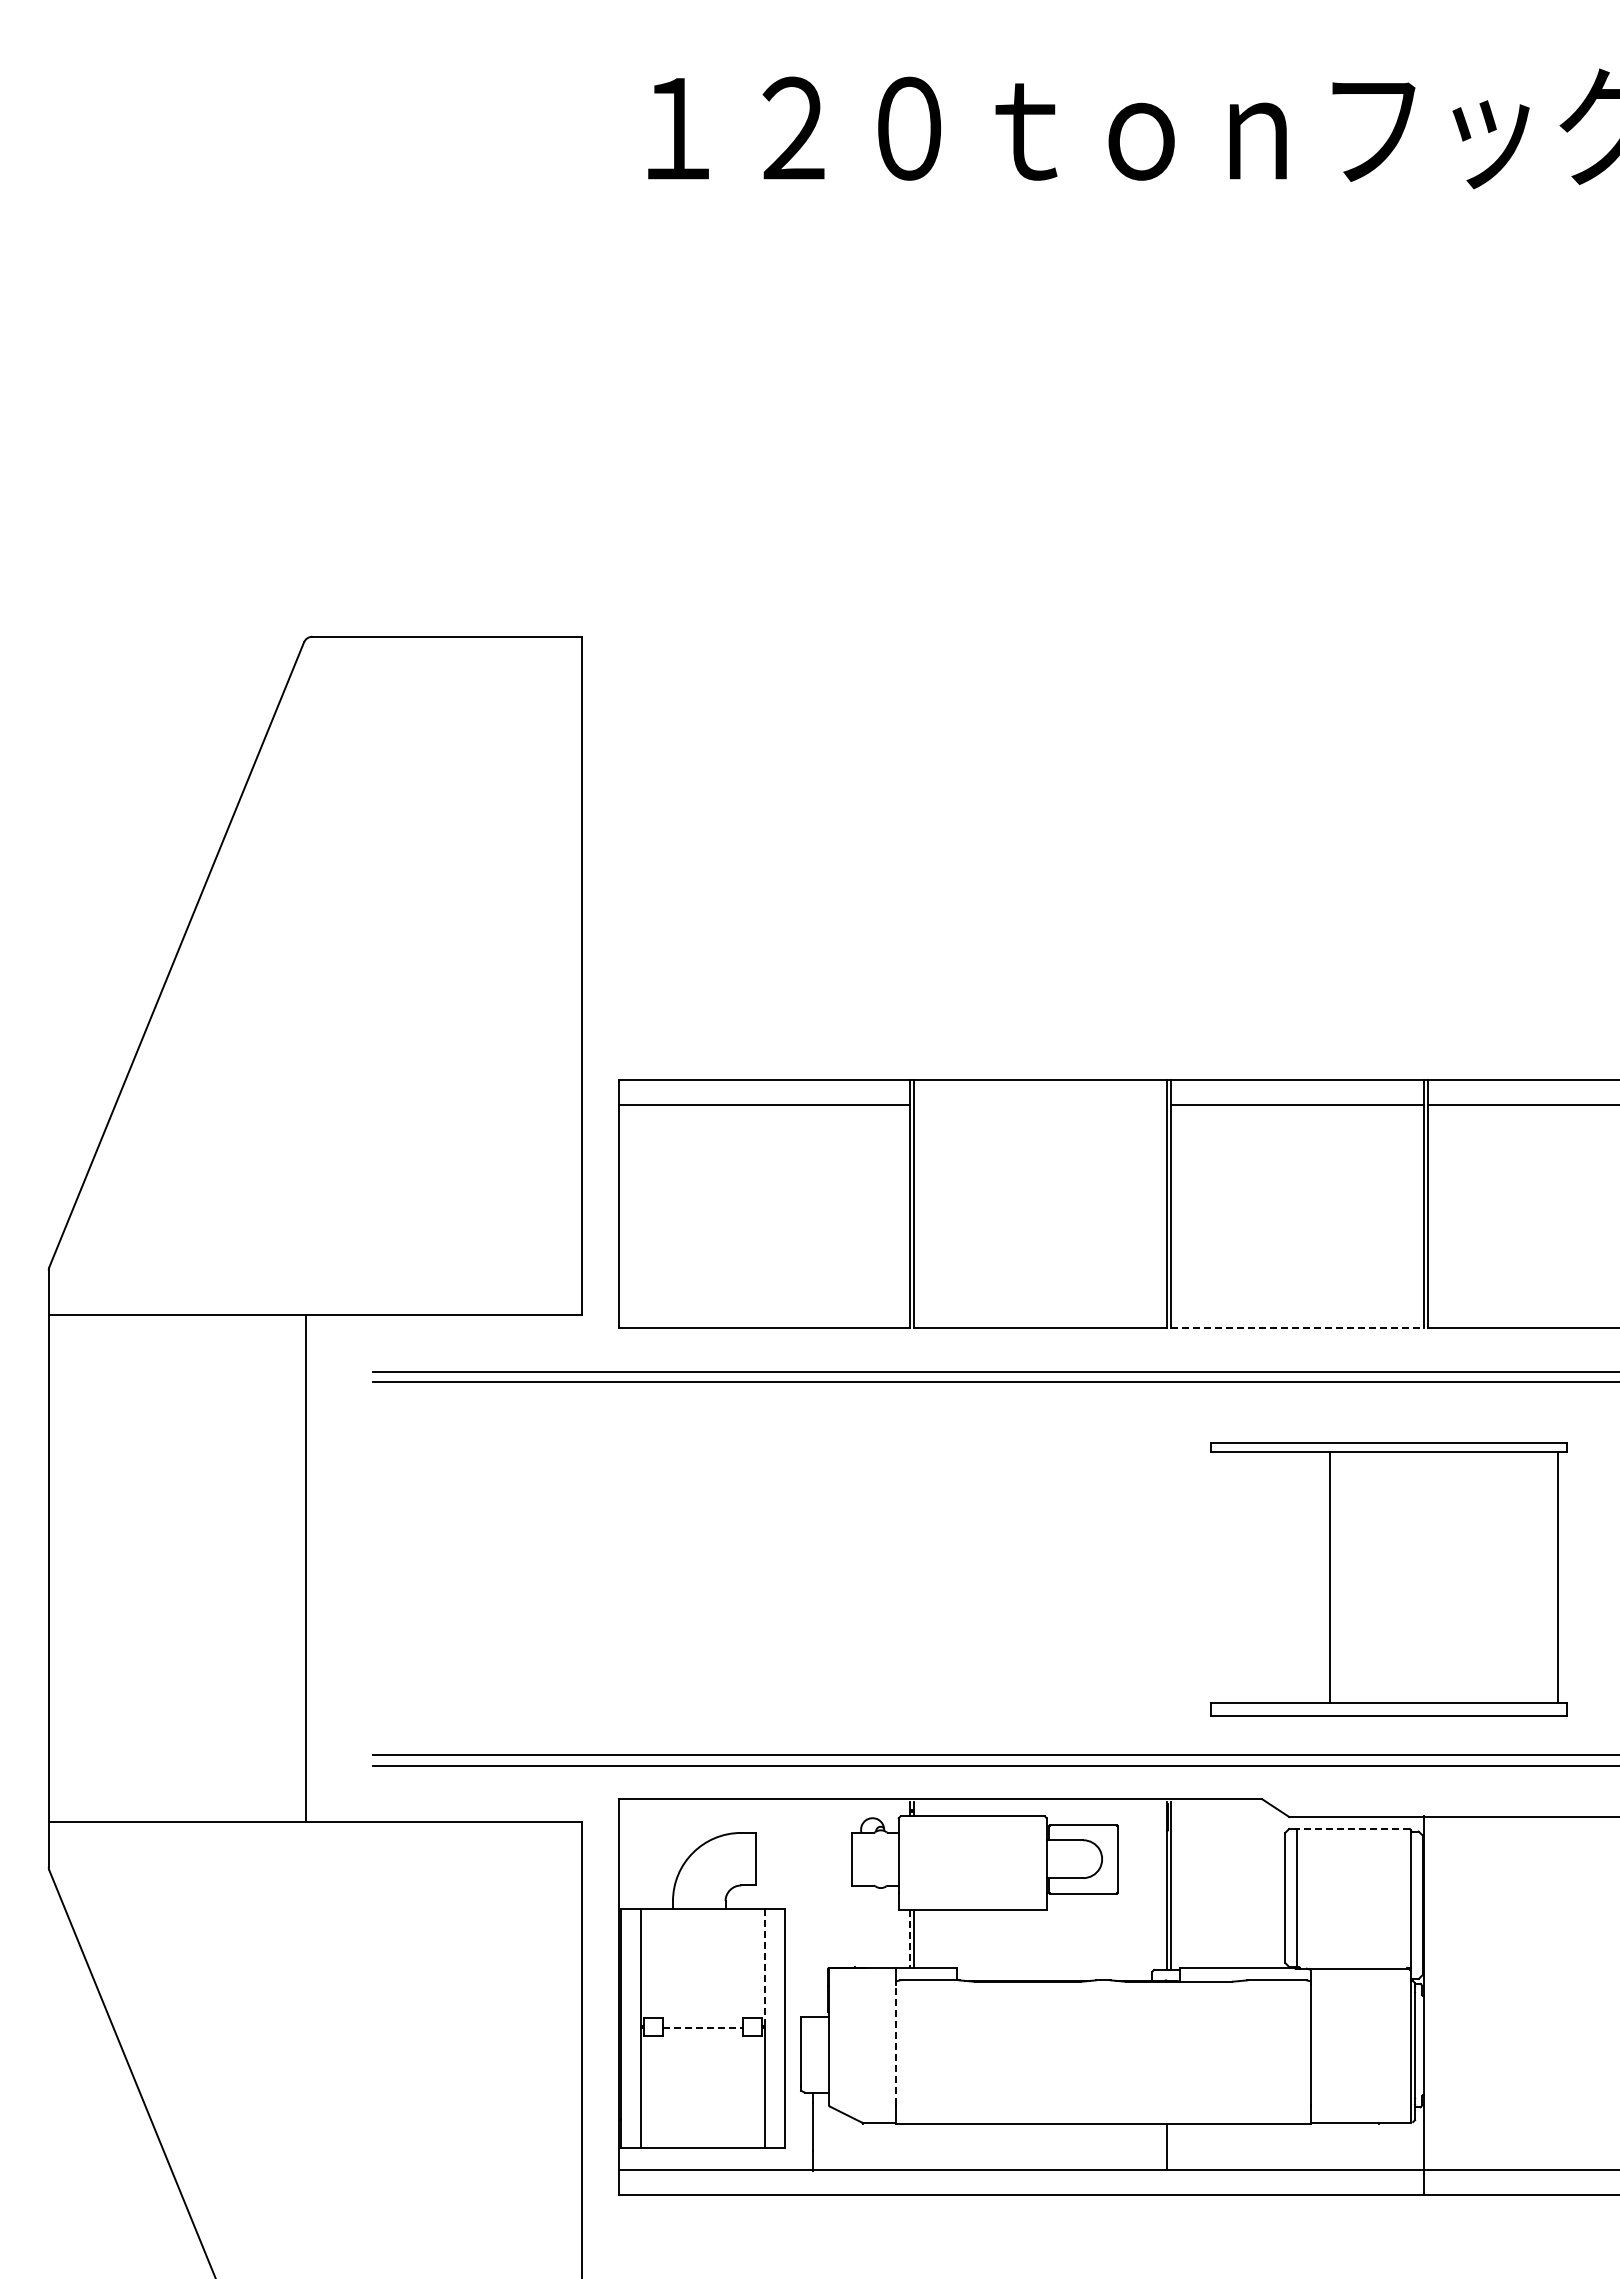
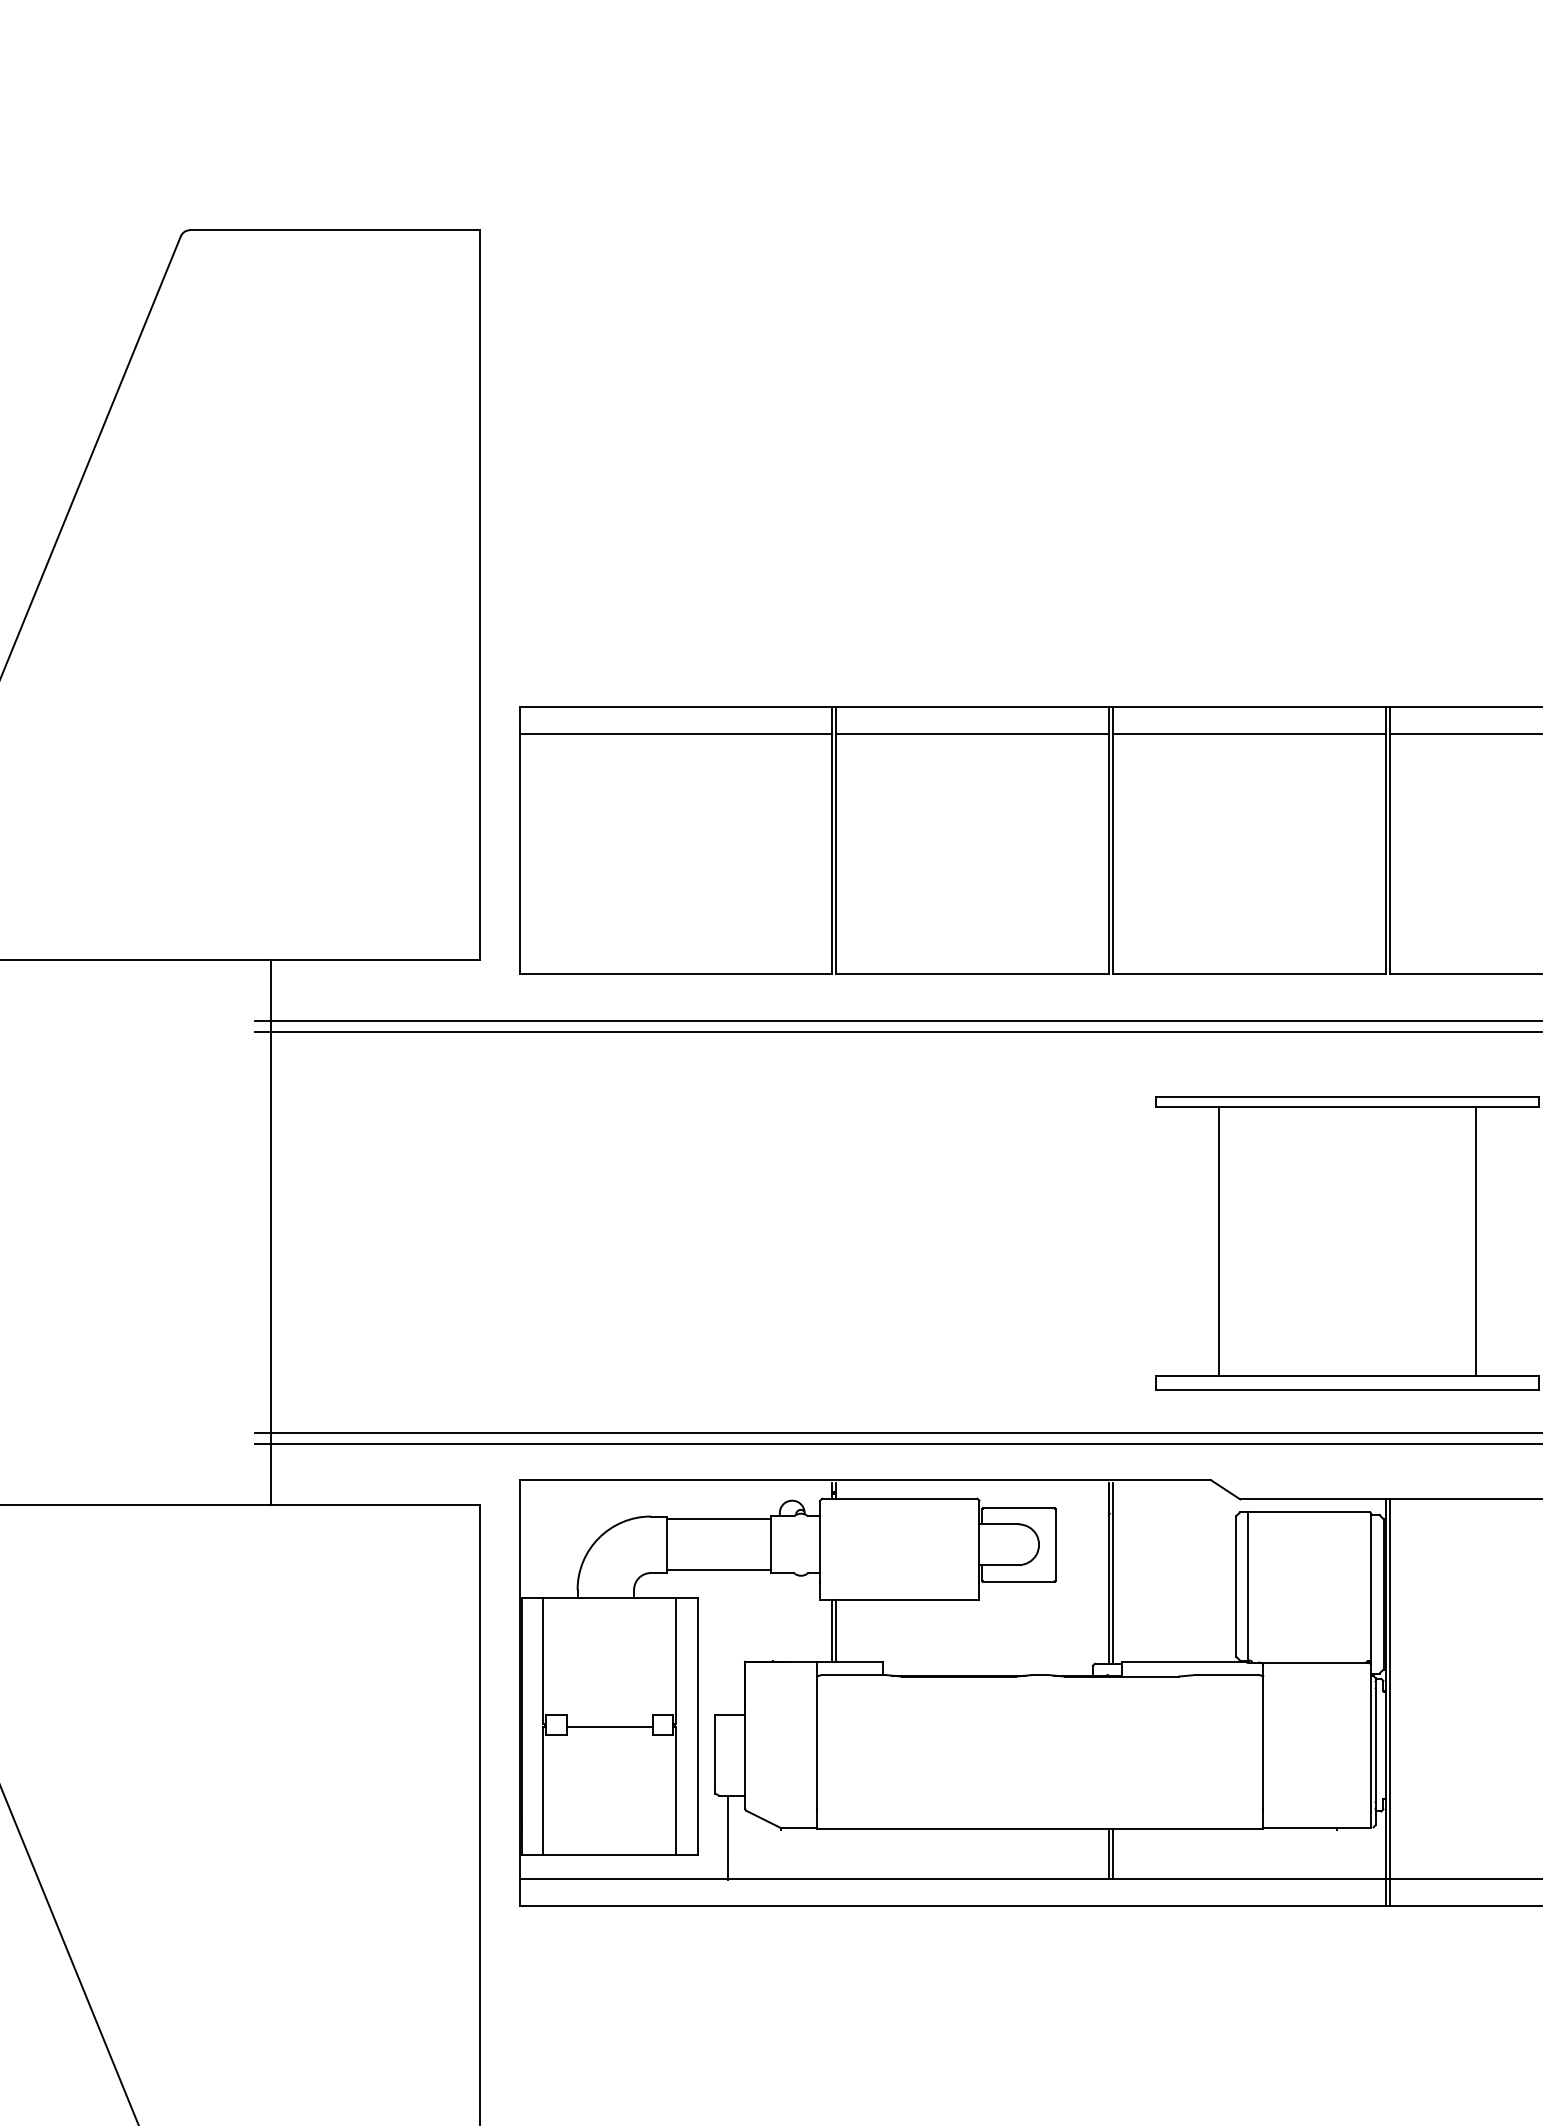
line: (1040, 1105) -> (972, 734), added
line: (1297, 1328) -> (1249, 974), dashed -> solid
line: (305, 1568) -> (270, 1232), moved
line: (1329, 1577) -> (1218, 1241), moved
line: (1558, 1577) -> (1475, 1241), moved
line: (1354, 1829) -> (1310, 1512), dashed -> solid
line: (804, 1835) -> (718, 1519), added
line: (804, 1882) -> (718, 1569), added
line: (909, 1939) -> (831, 1631), dashed -> solid
line: (764, 1967) -> (675, 1661), dashed -> solid
line: (1428, 2005) -> (1389, 1702), added
line: (702, 2028) -> (609, 1726), dashed -> solid
line: (896, 2045) -> (817, 1745), dashed -> solid
line: (1170, 2146) -> (1112, 1853), added

